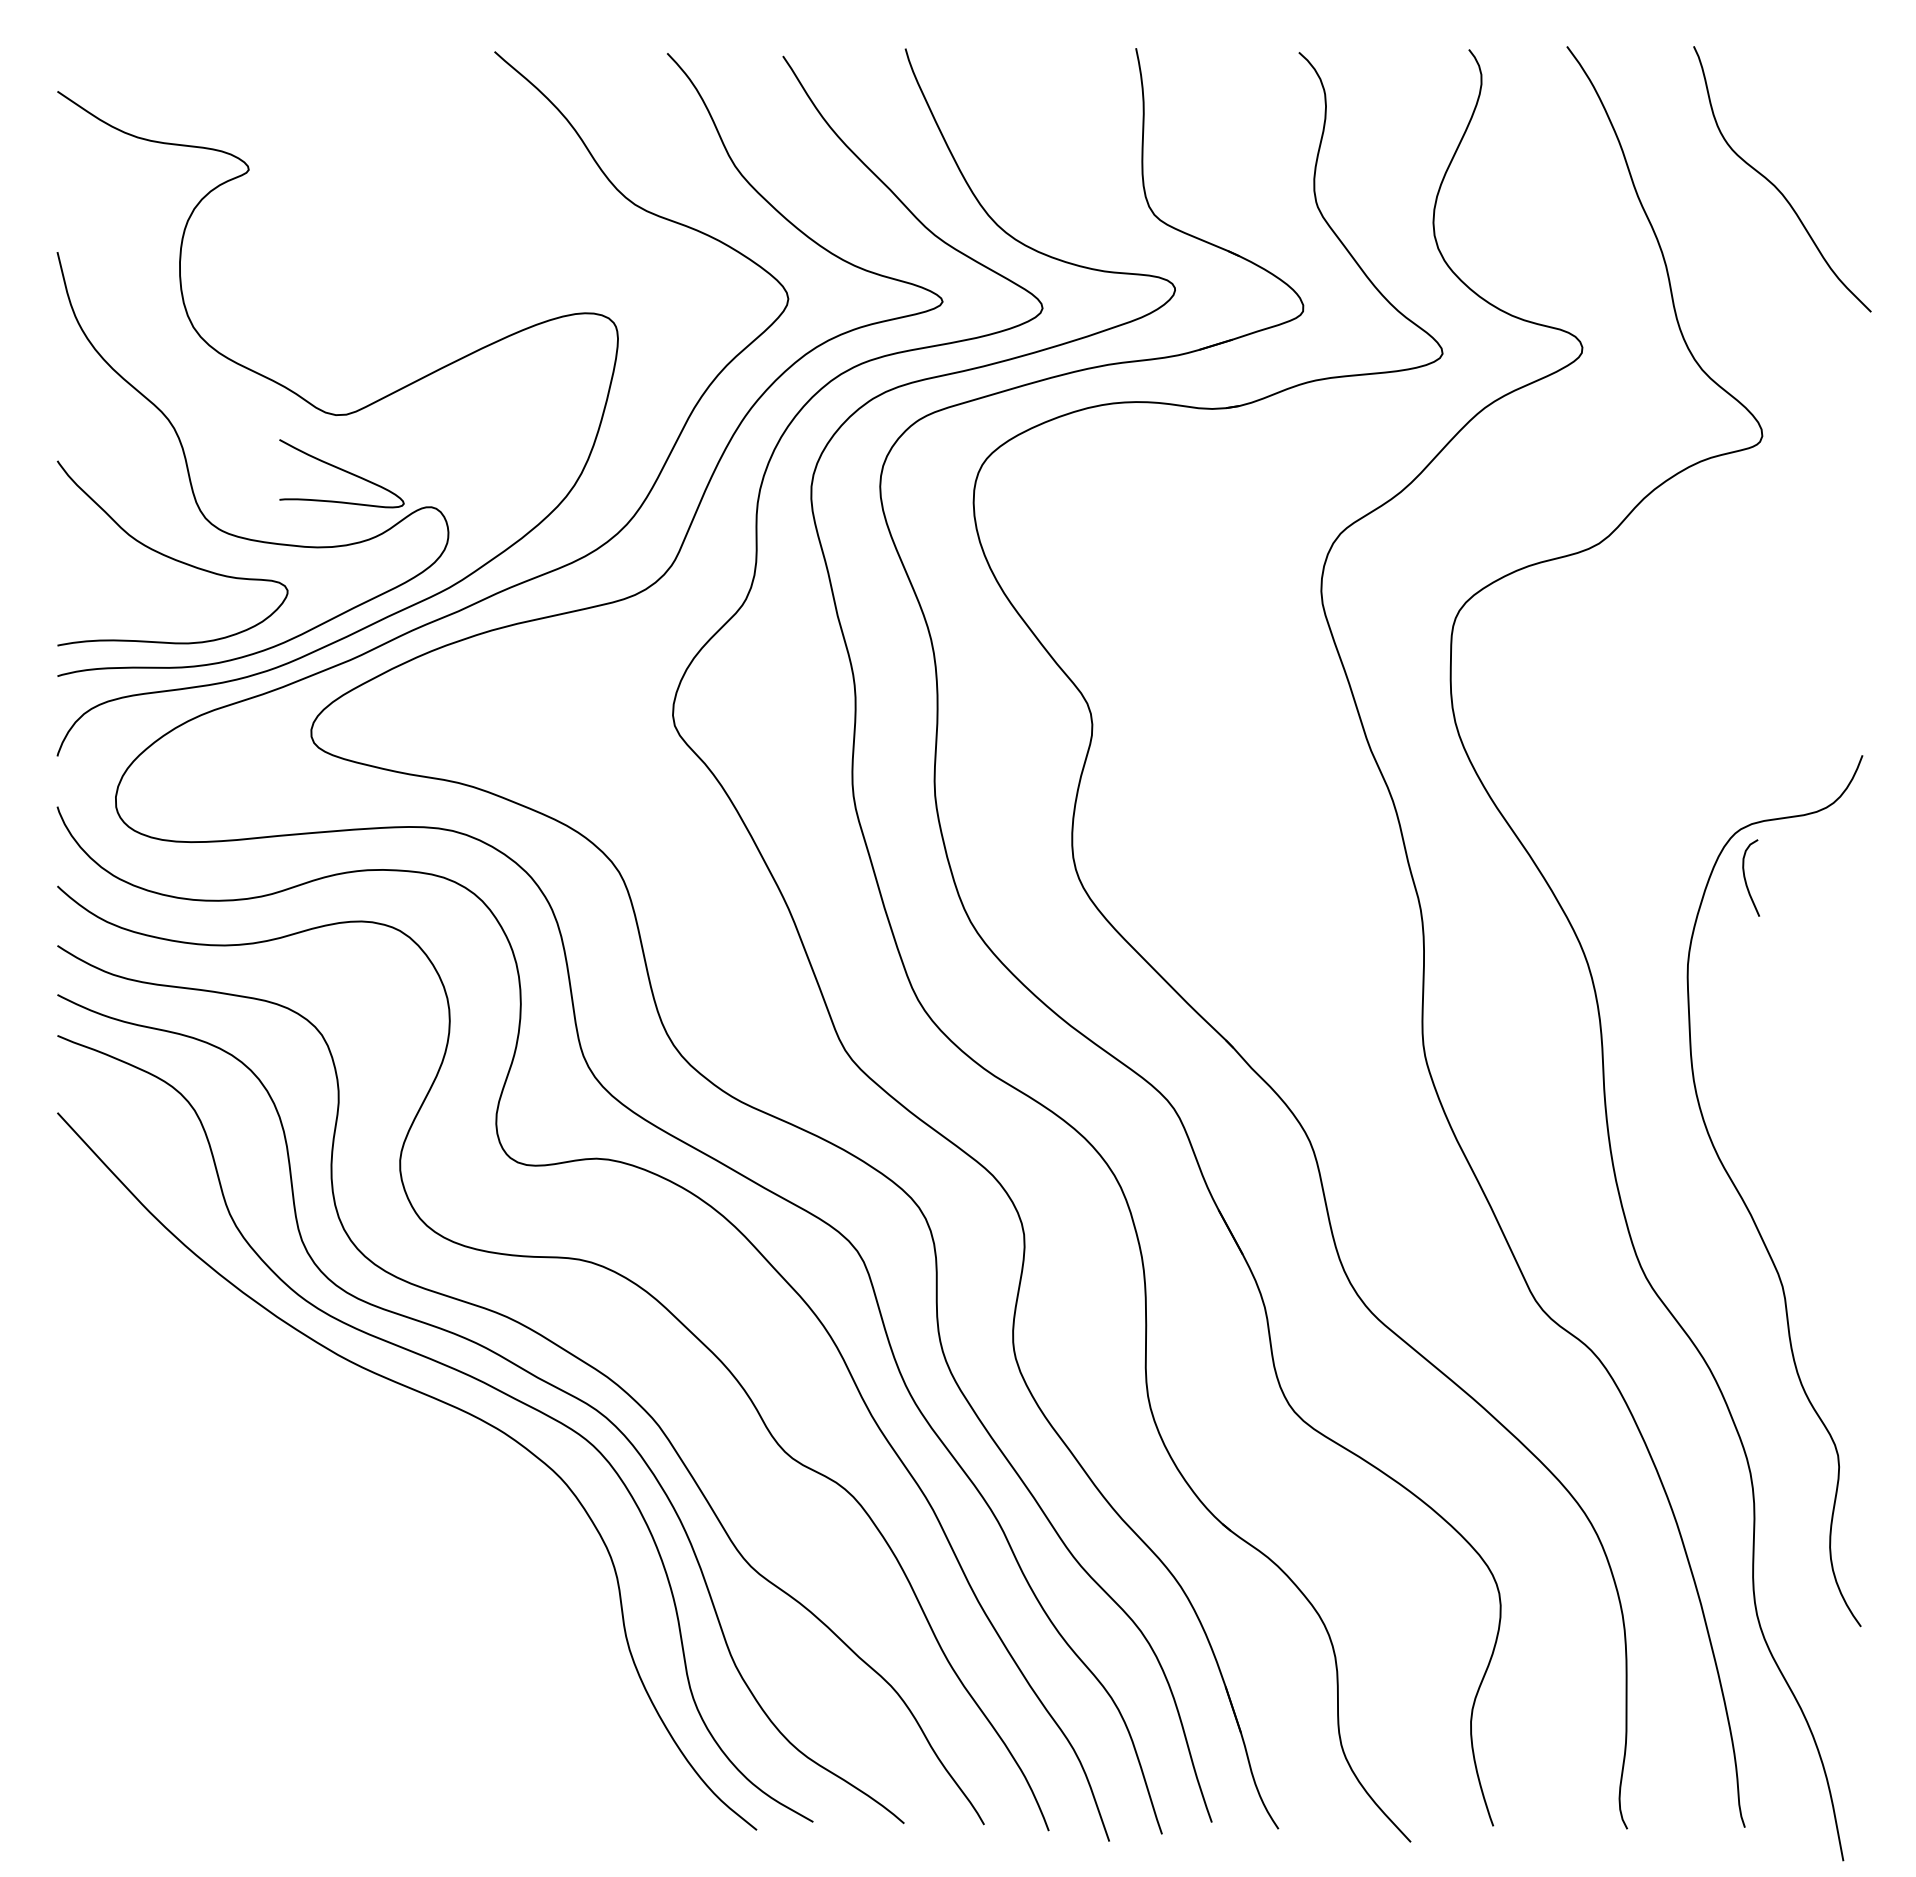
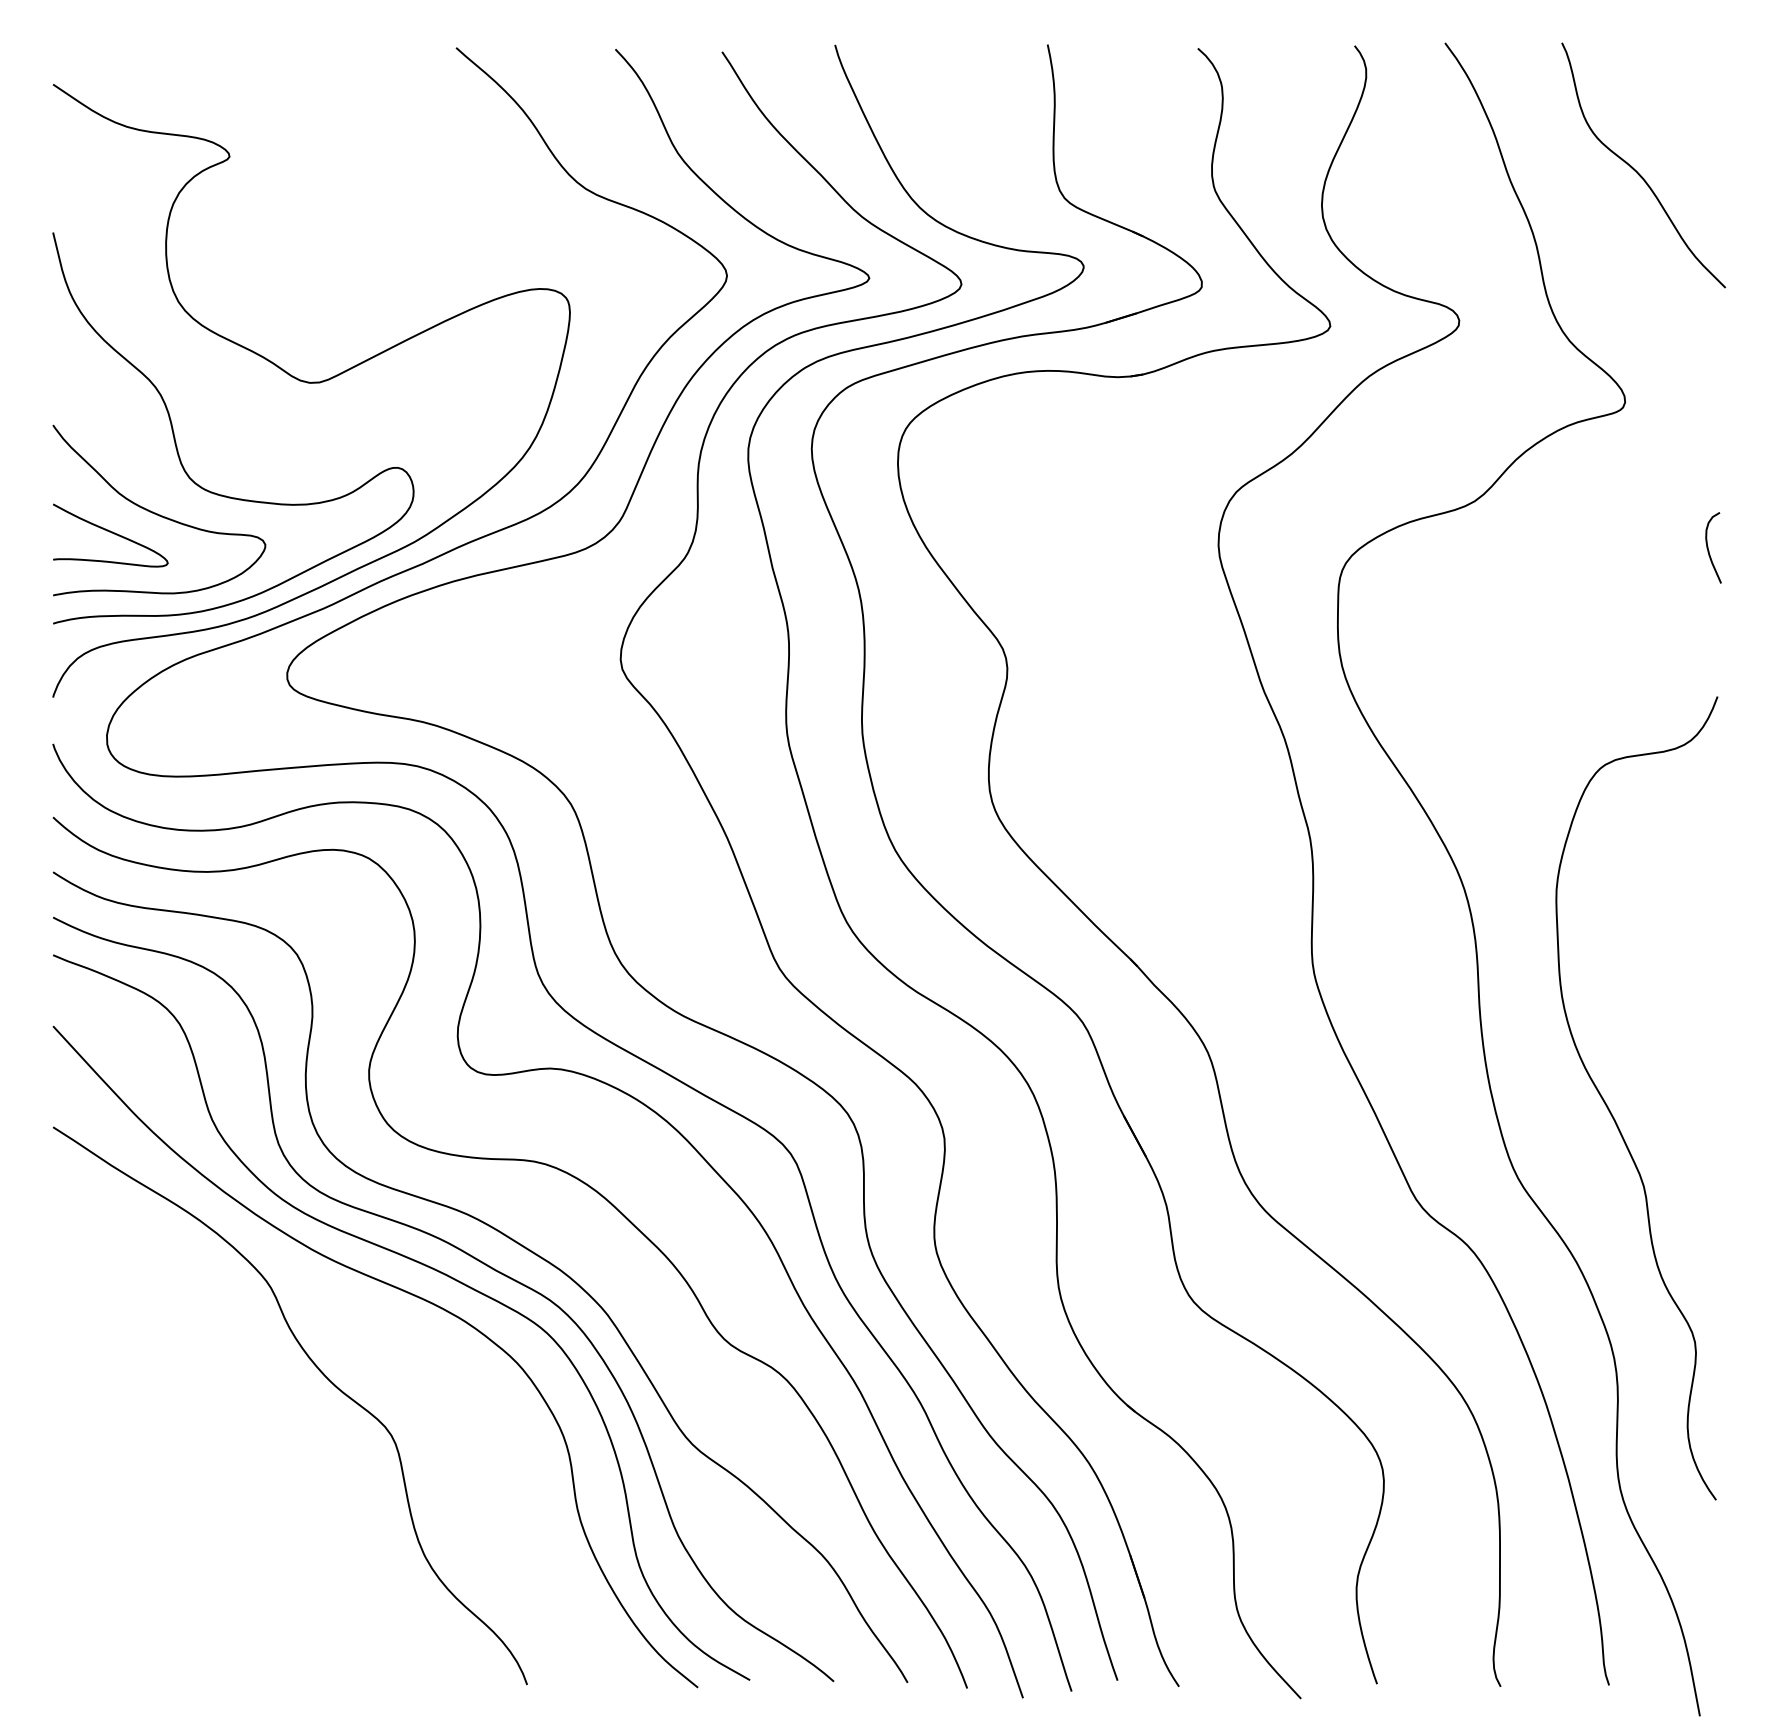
curve: (343, 471) -> (112, 533), moved
curve: (1746, 880) -> (1709, 550), moved
curve: (348, 1489) -> (321, 1373), added

